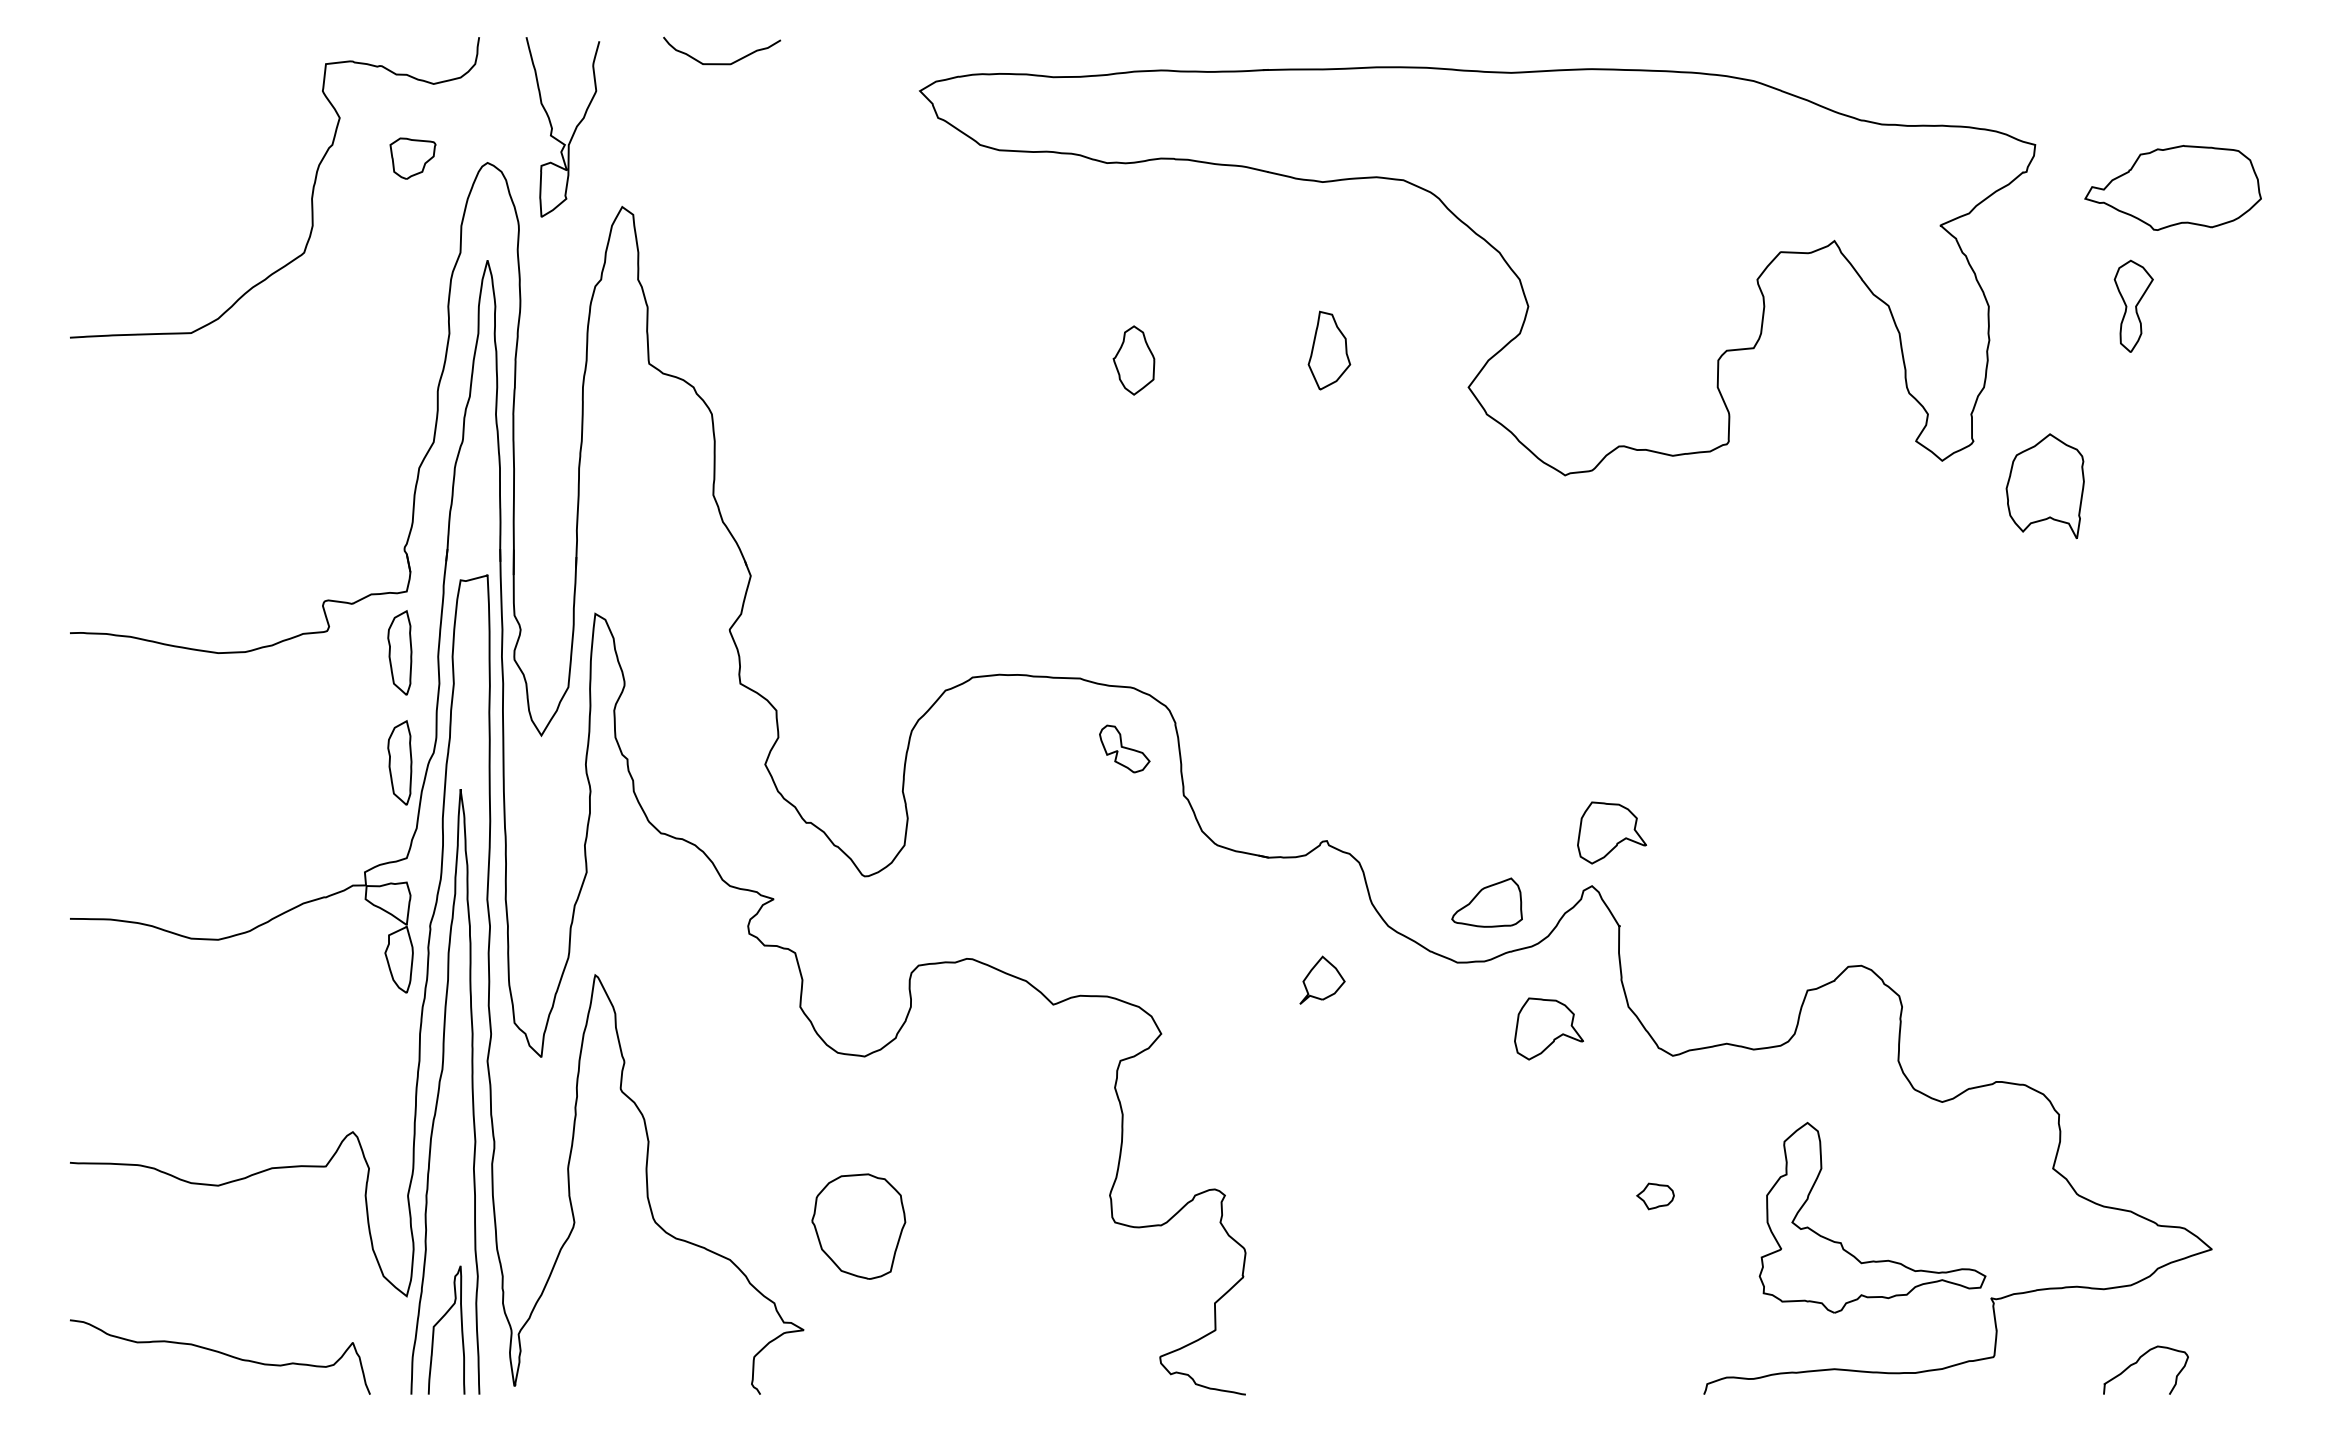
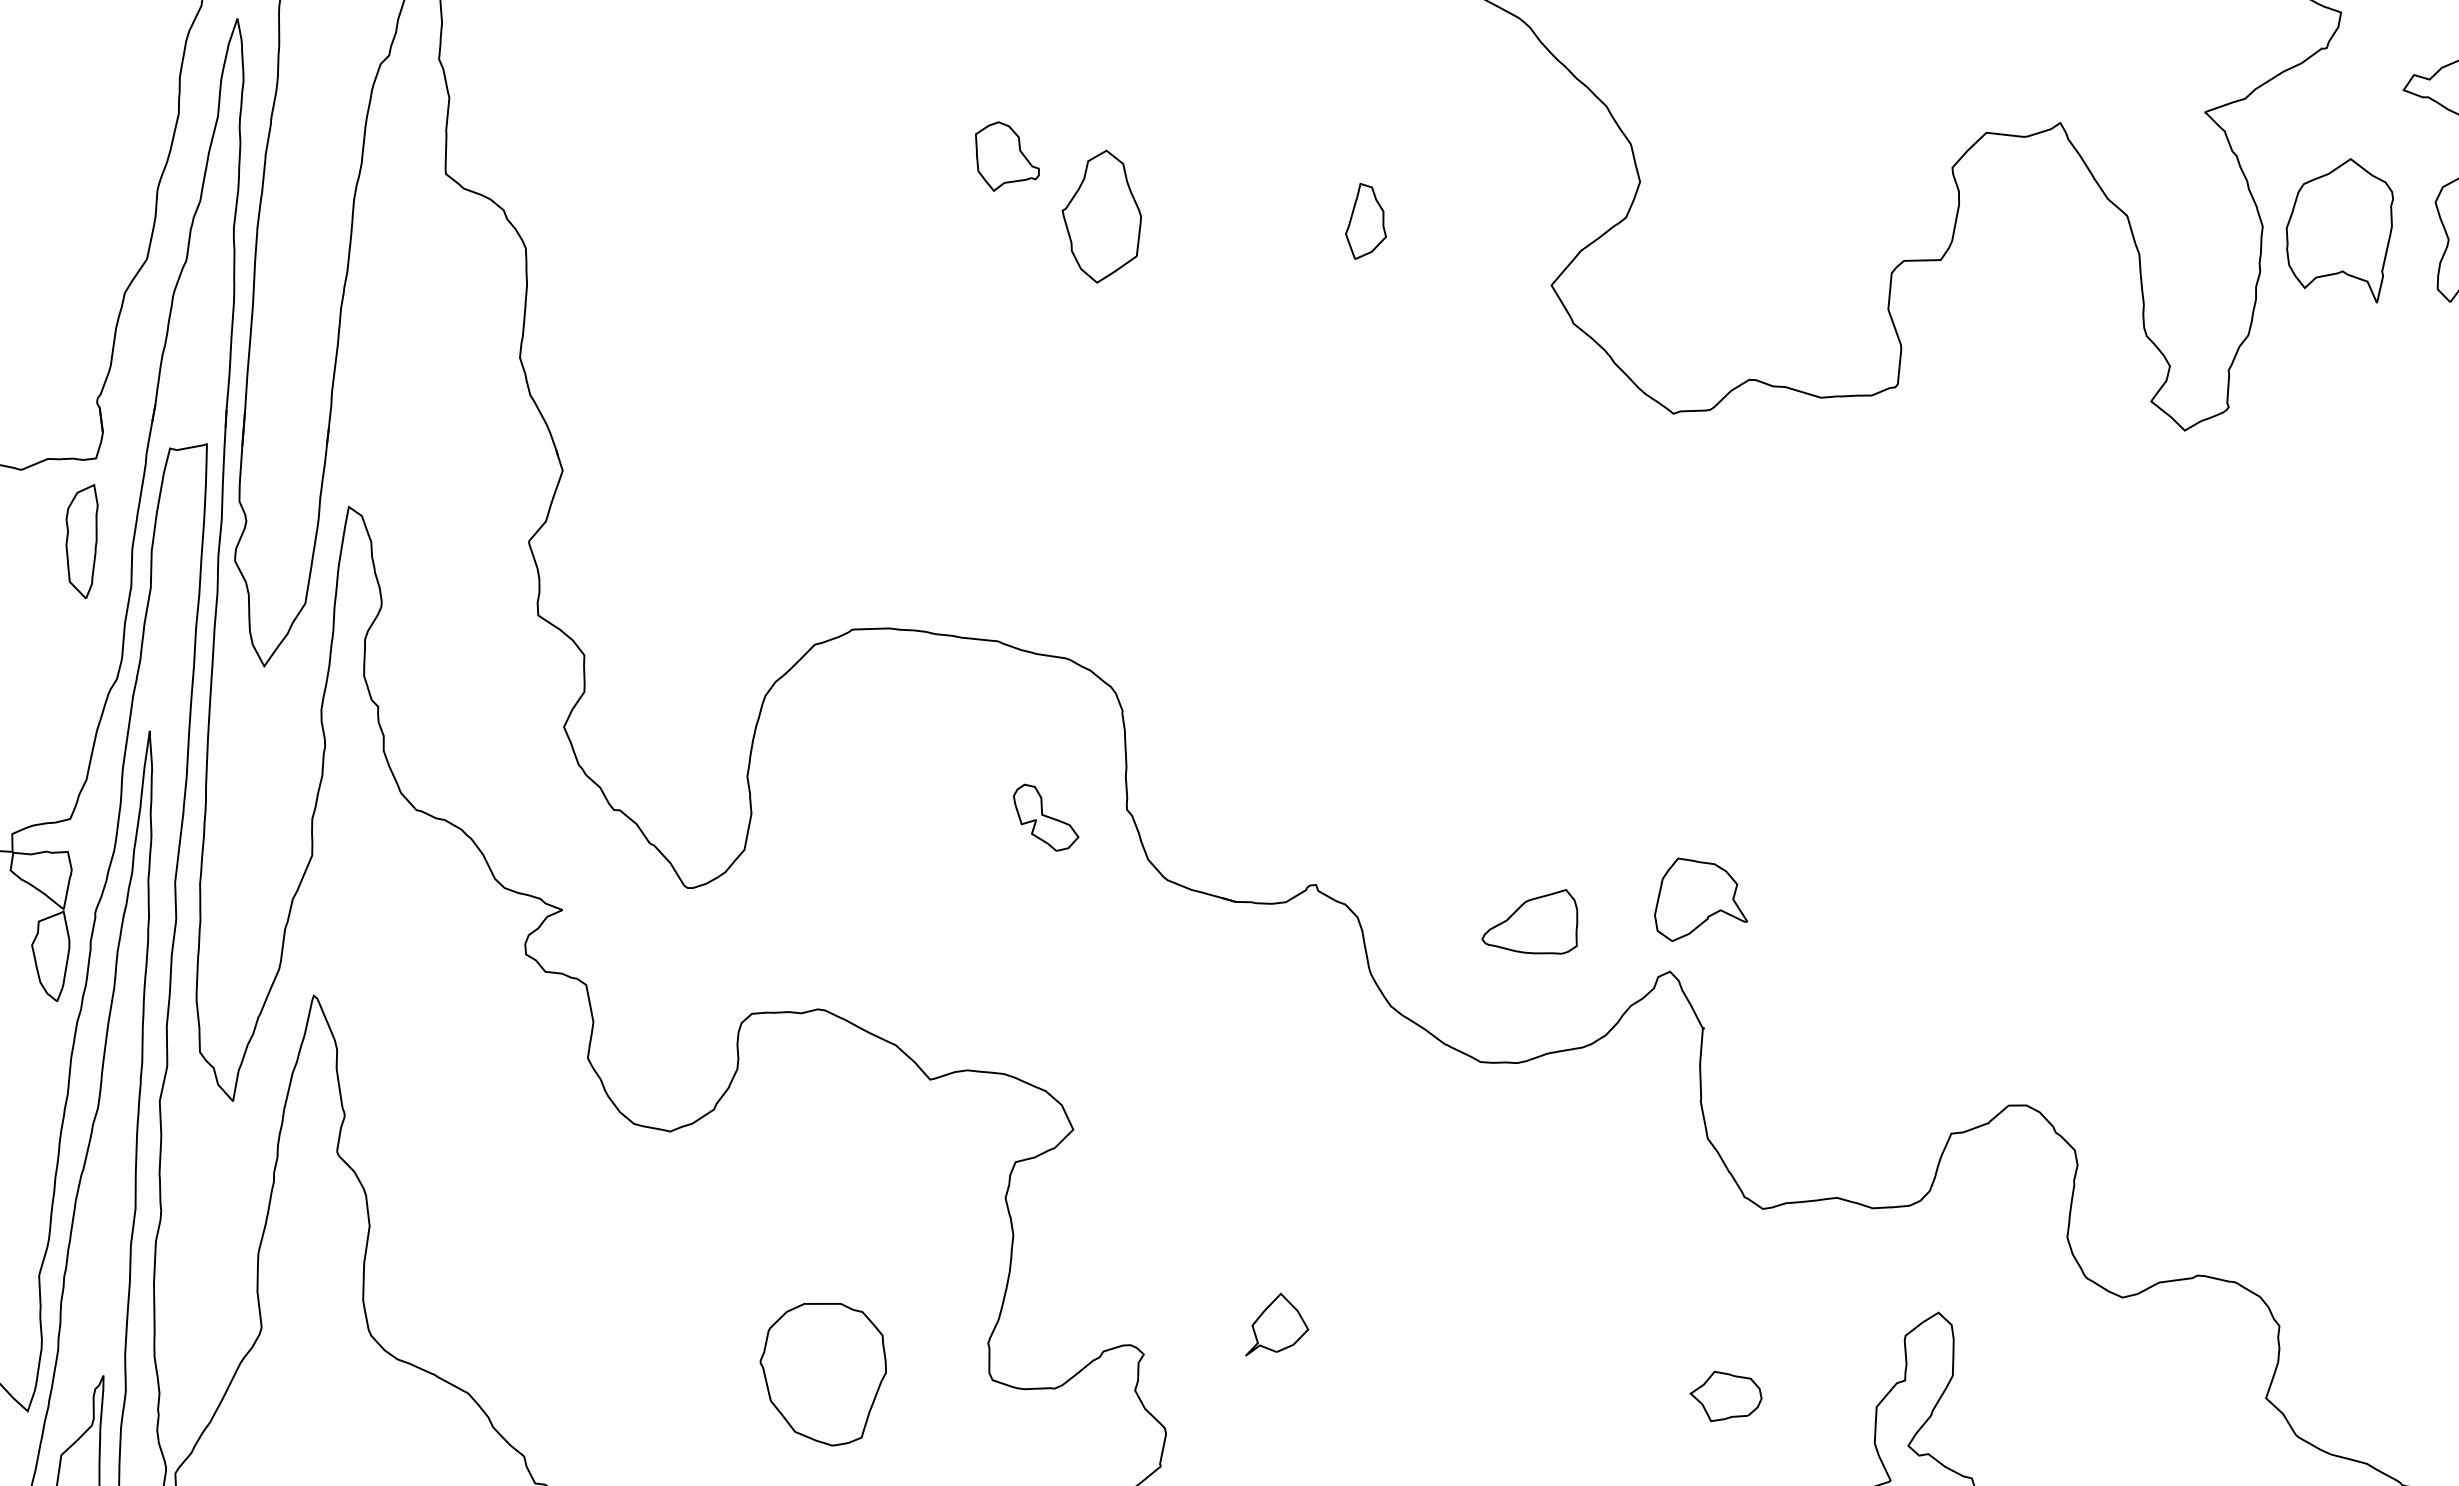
part: (1061, 321) -> (1007, 156), added
part: (1329, 349) -> (1367, 220), size x0.71
part: (1133, 360) -> (1101, 216), size x1.43
part: (2044, 486) -> (2338, 229), moved
part: (1124, 748) -> (1045, 817), moved
part: (399, 762) -> (69, 688), removed
part: (1486, 902) -> (1530, 920), moved
part: (1322, 979) -> (1278, 1324), moved
part: (1548, 1028) -> (1597, 1159), removed
part: (1655, 1196) -> (1725, 1397), size x1.43
part: (858, 1226) -> (822, 1373), moved

